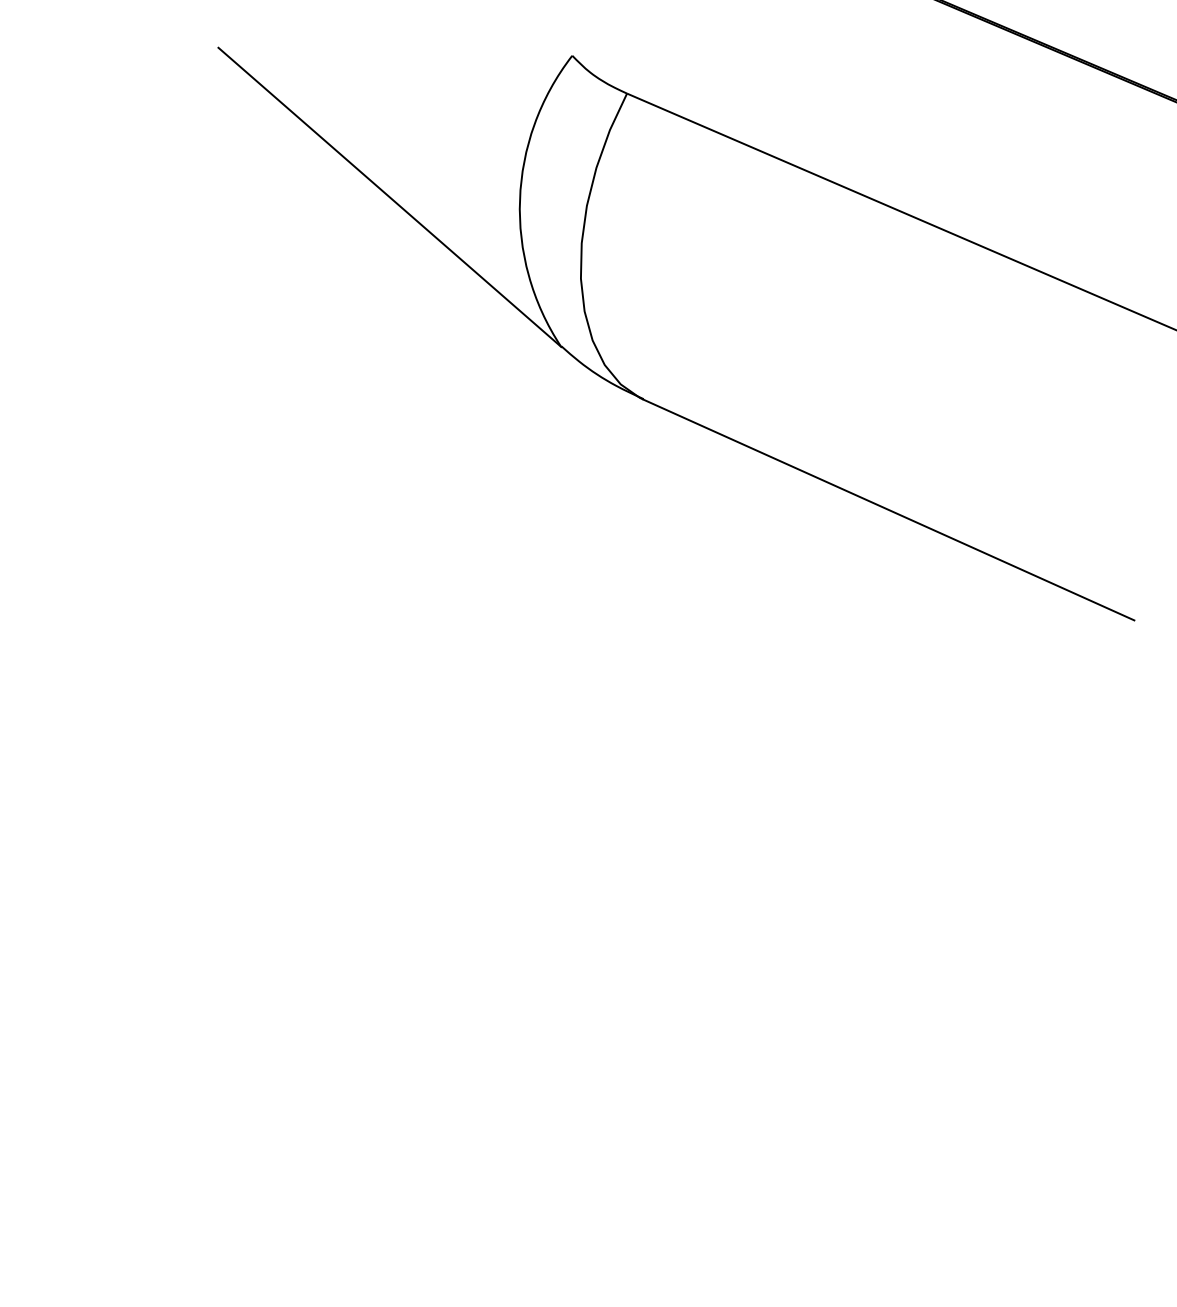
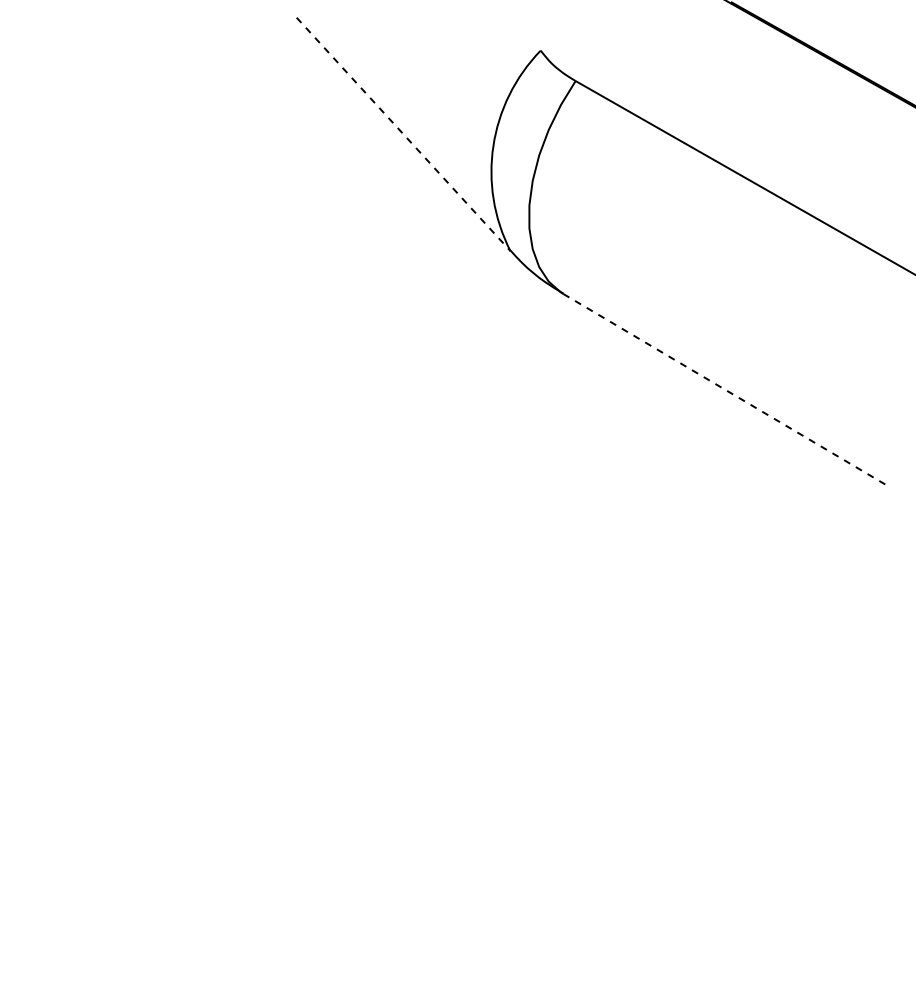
line: (389, 197) -> (403, 134), solid -> dashed
line: (889, 510) -> (724, 389), solid -> dashed

